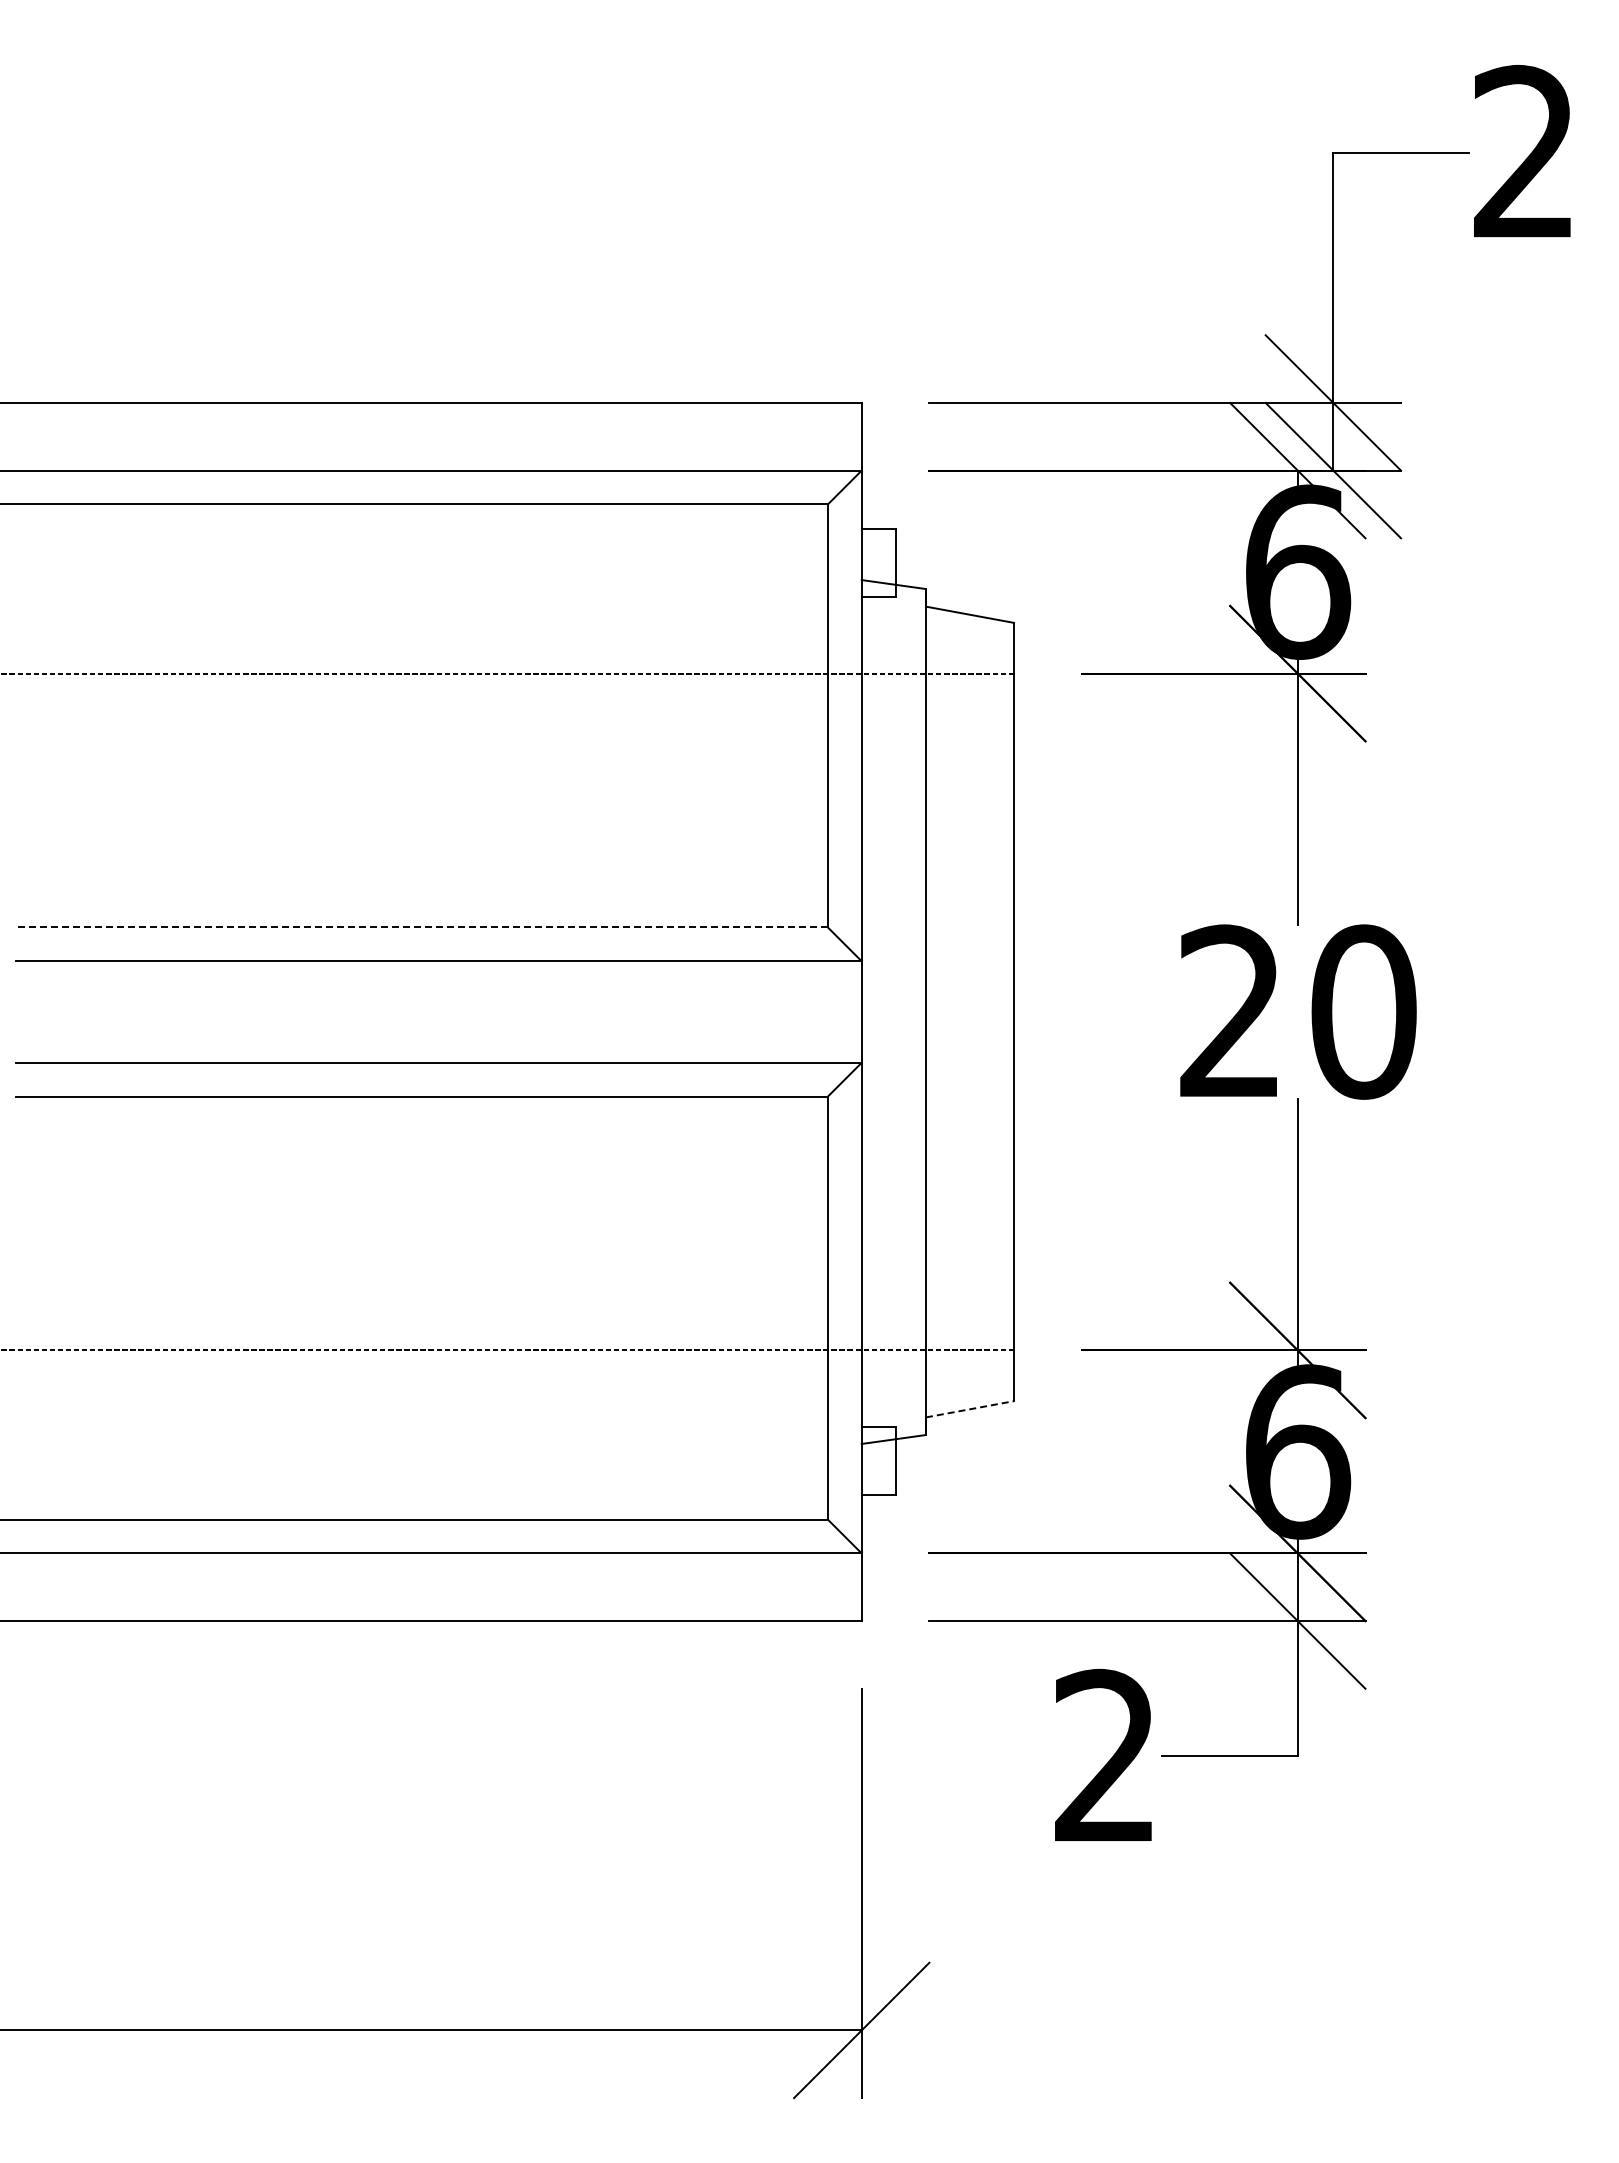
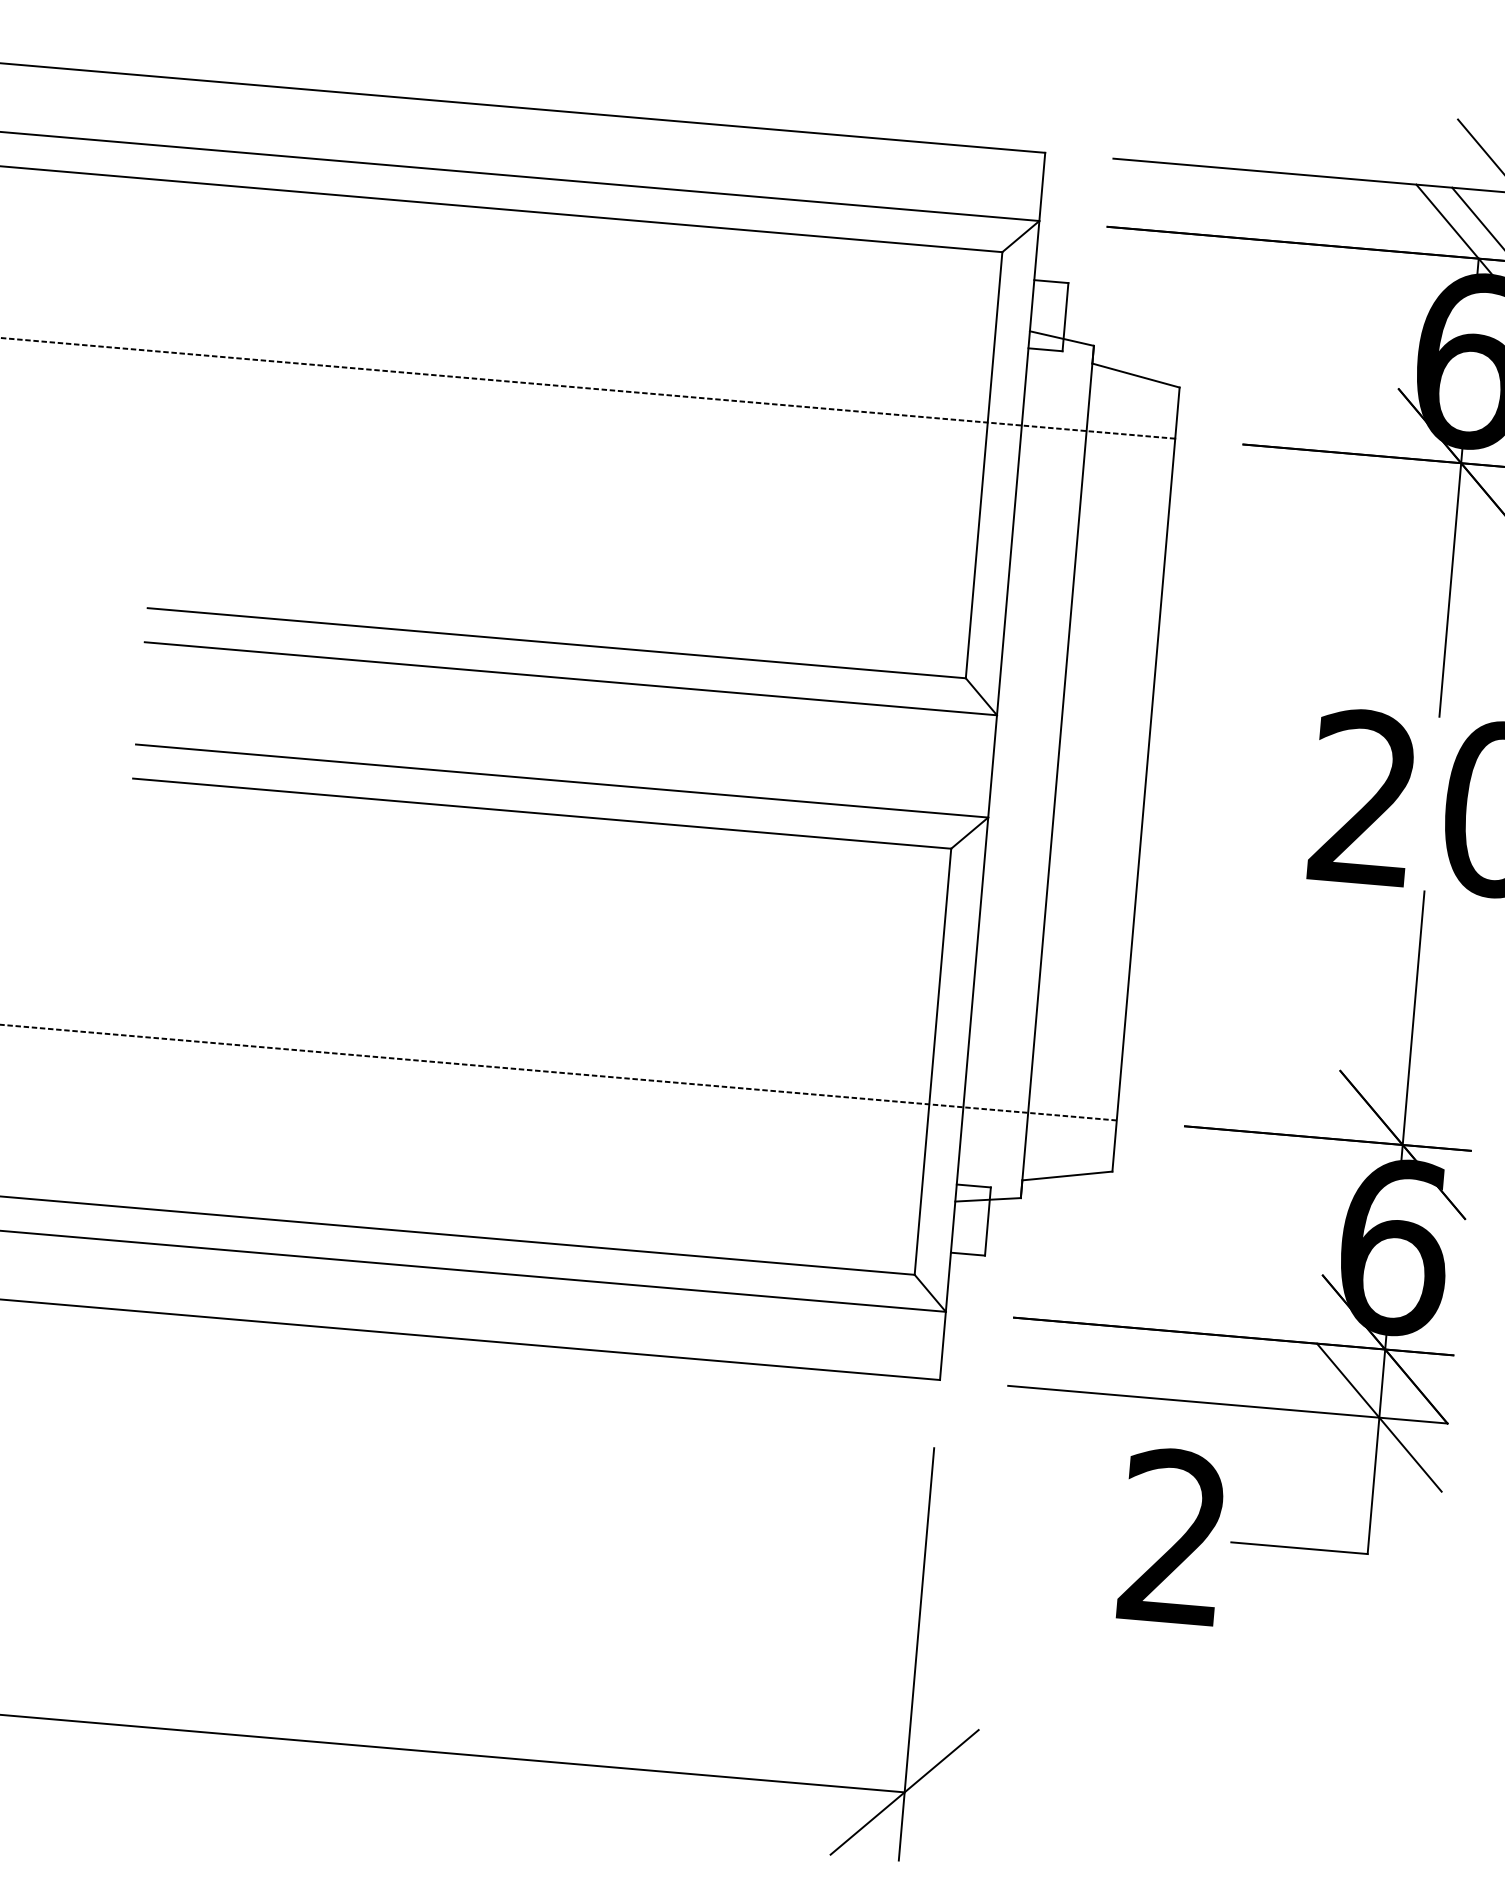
line: (421, 927) -> (556, 643), dashed -> solid
line: (970, 1409) -> (1067, 1176), dashed -> solid

